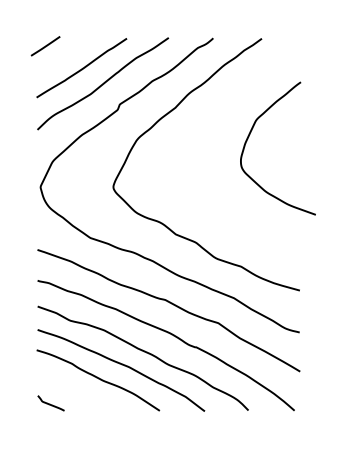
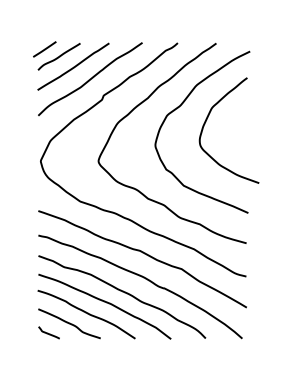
curve: (62, 55) -> (58, 56), added
curve: (215, 119) -> (179, 107), added
curve: (76, 391) -> (69, 323), added

